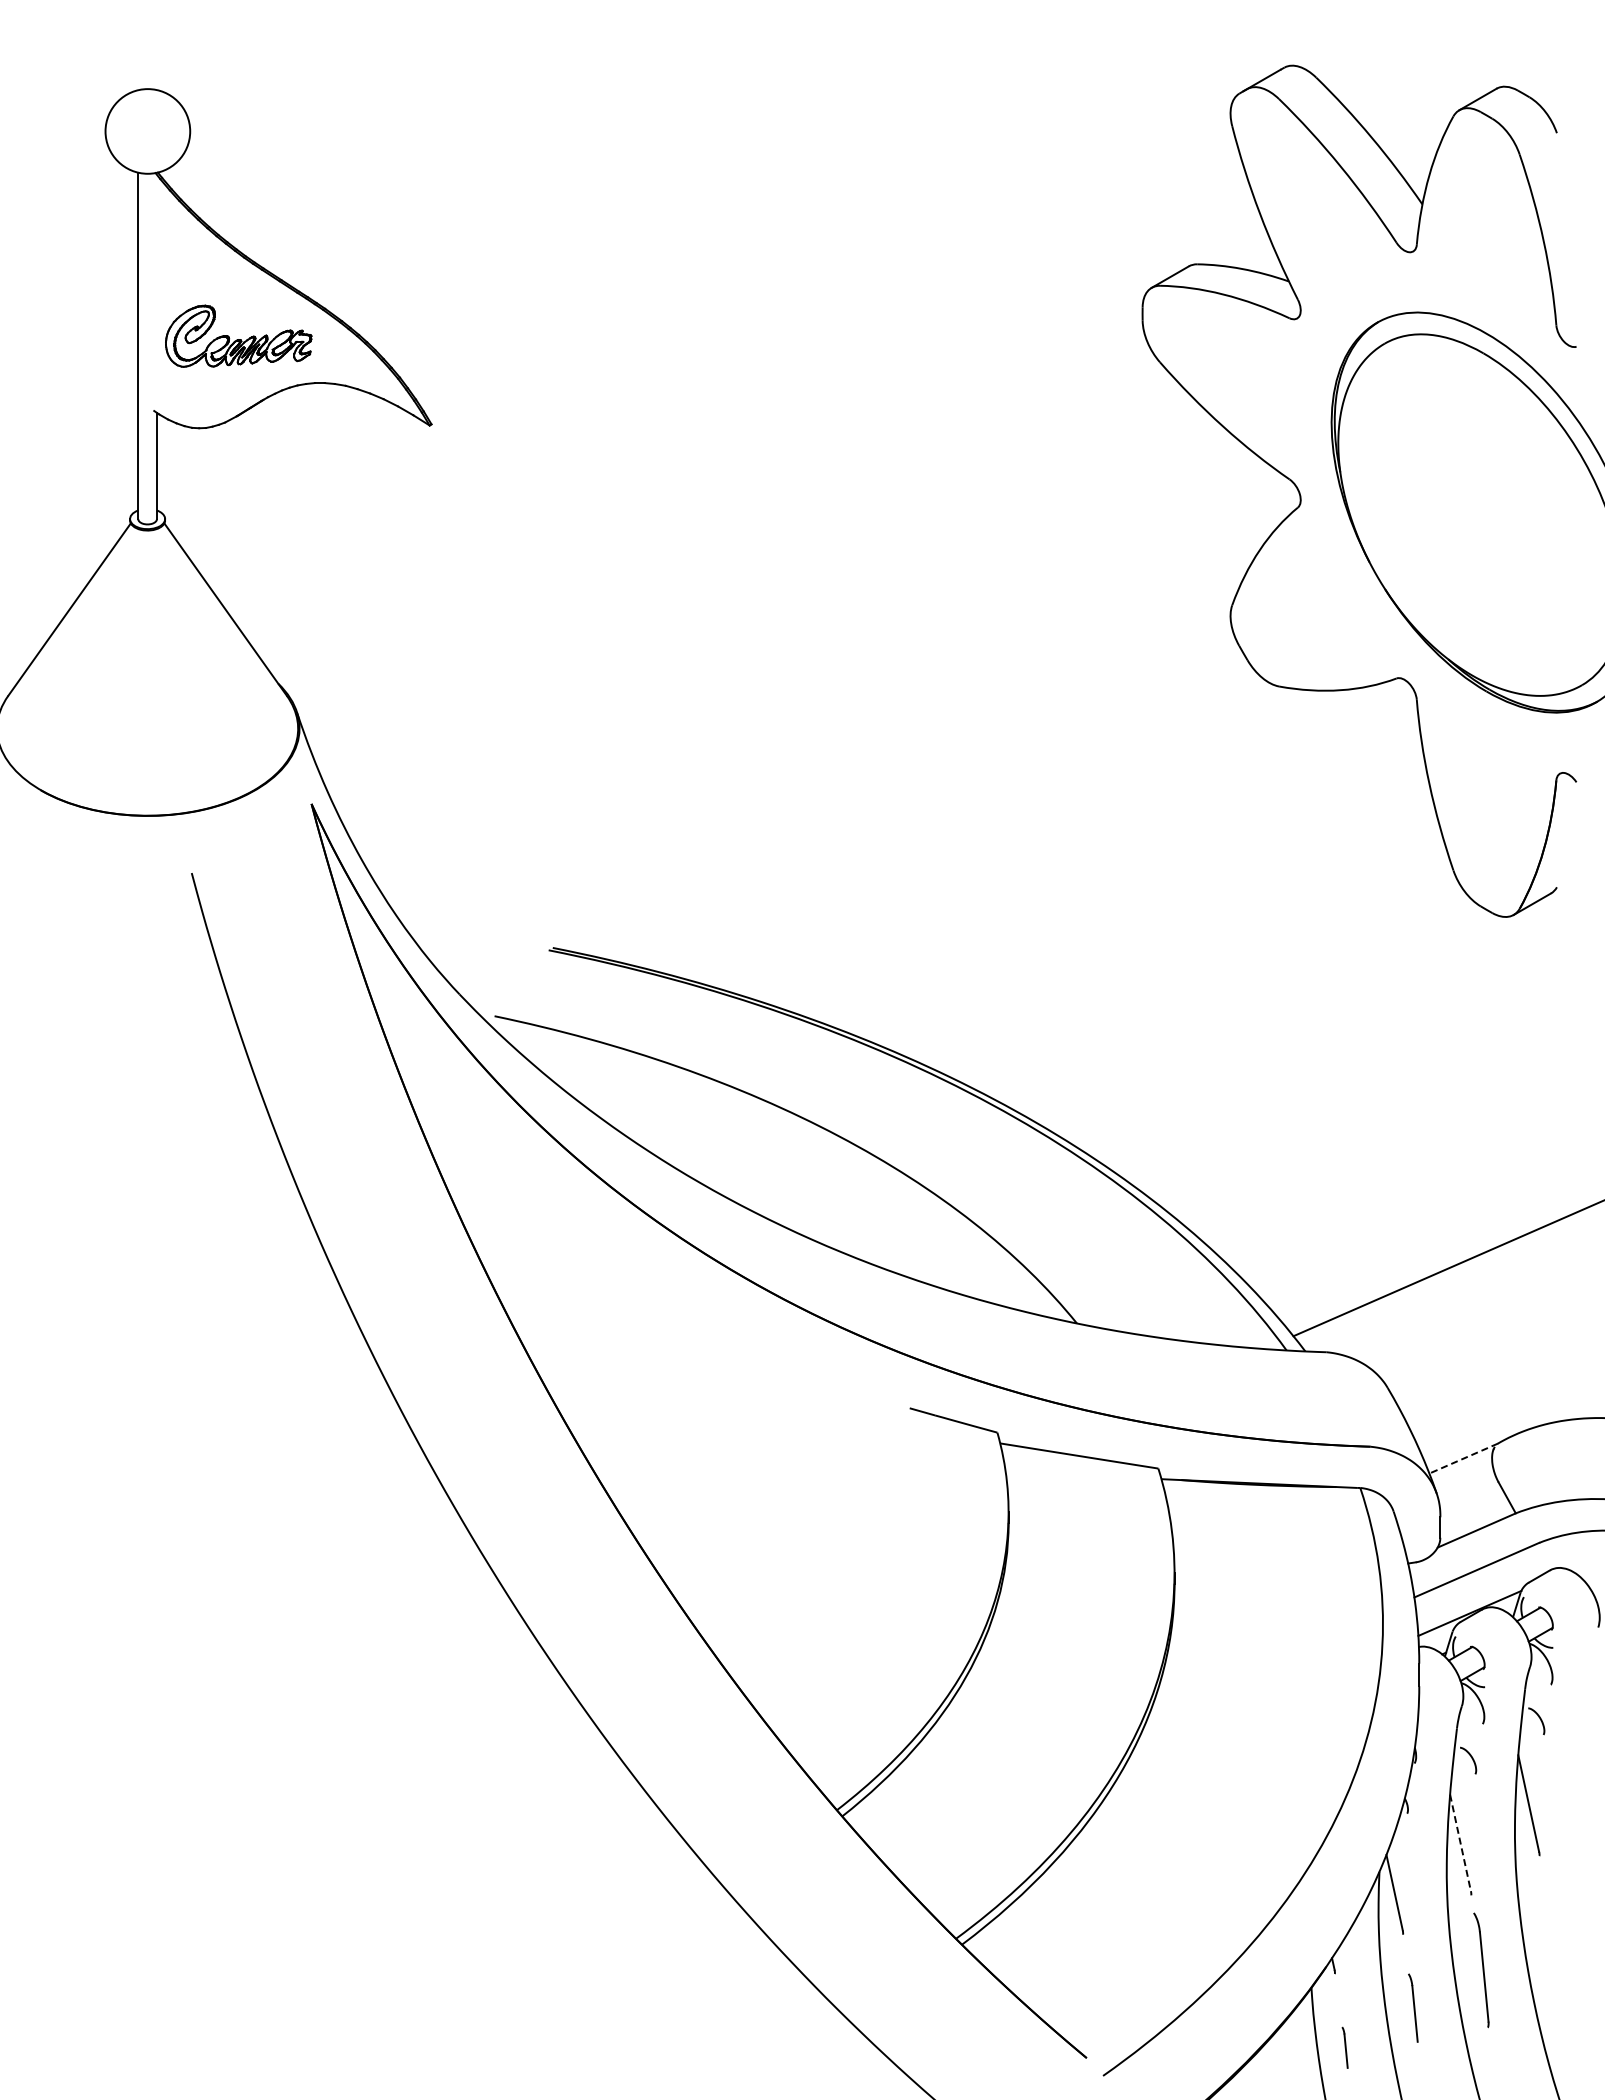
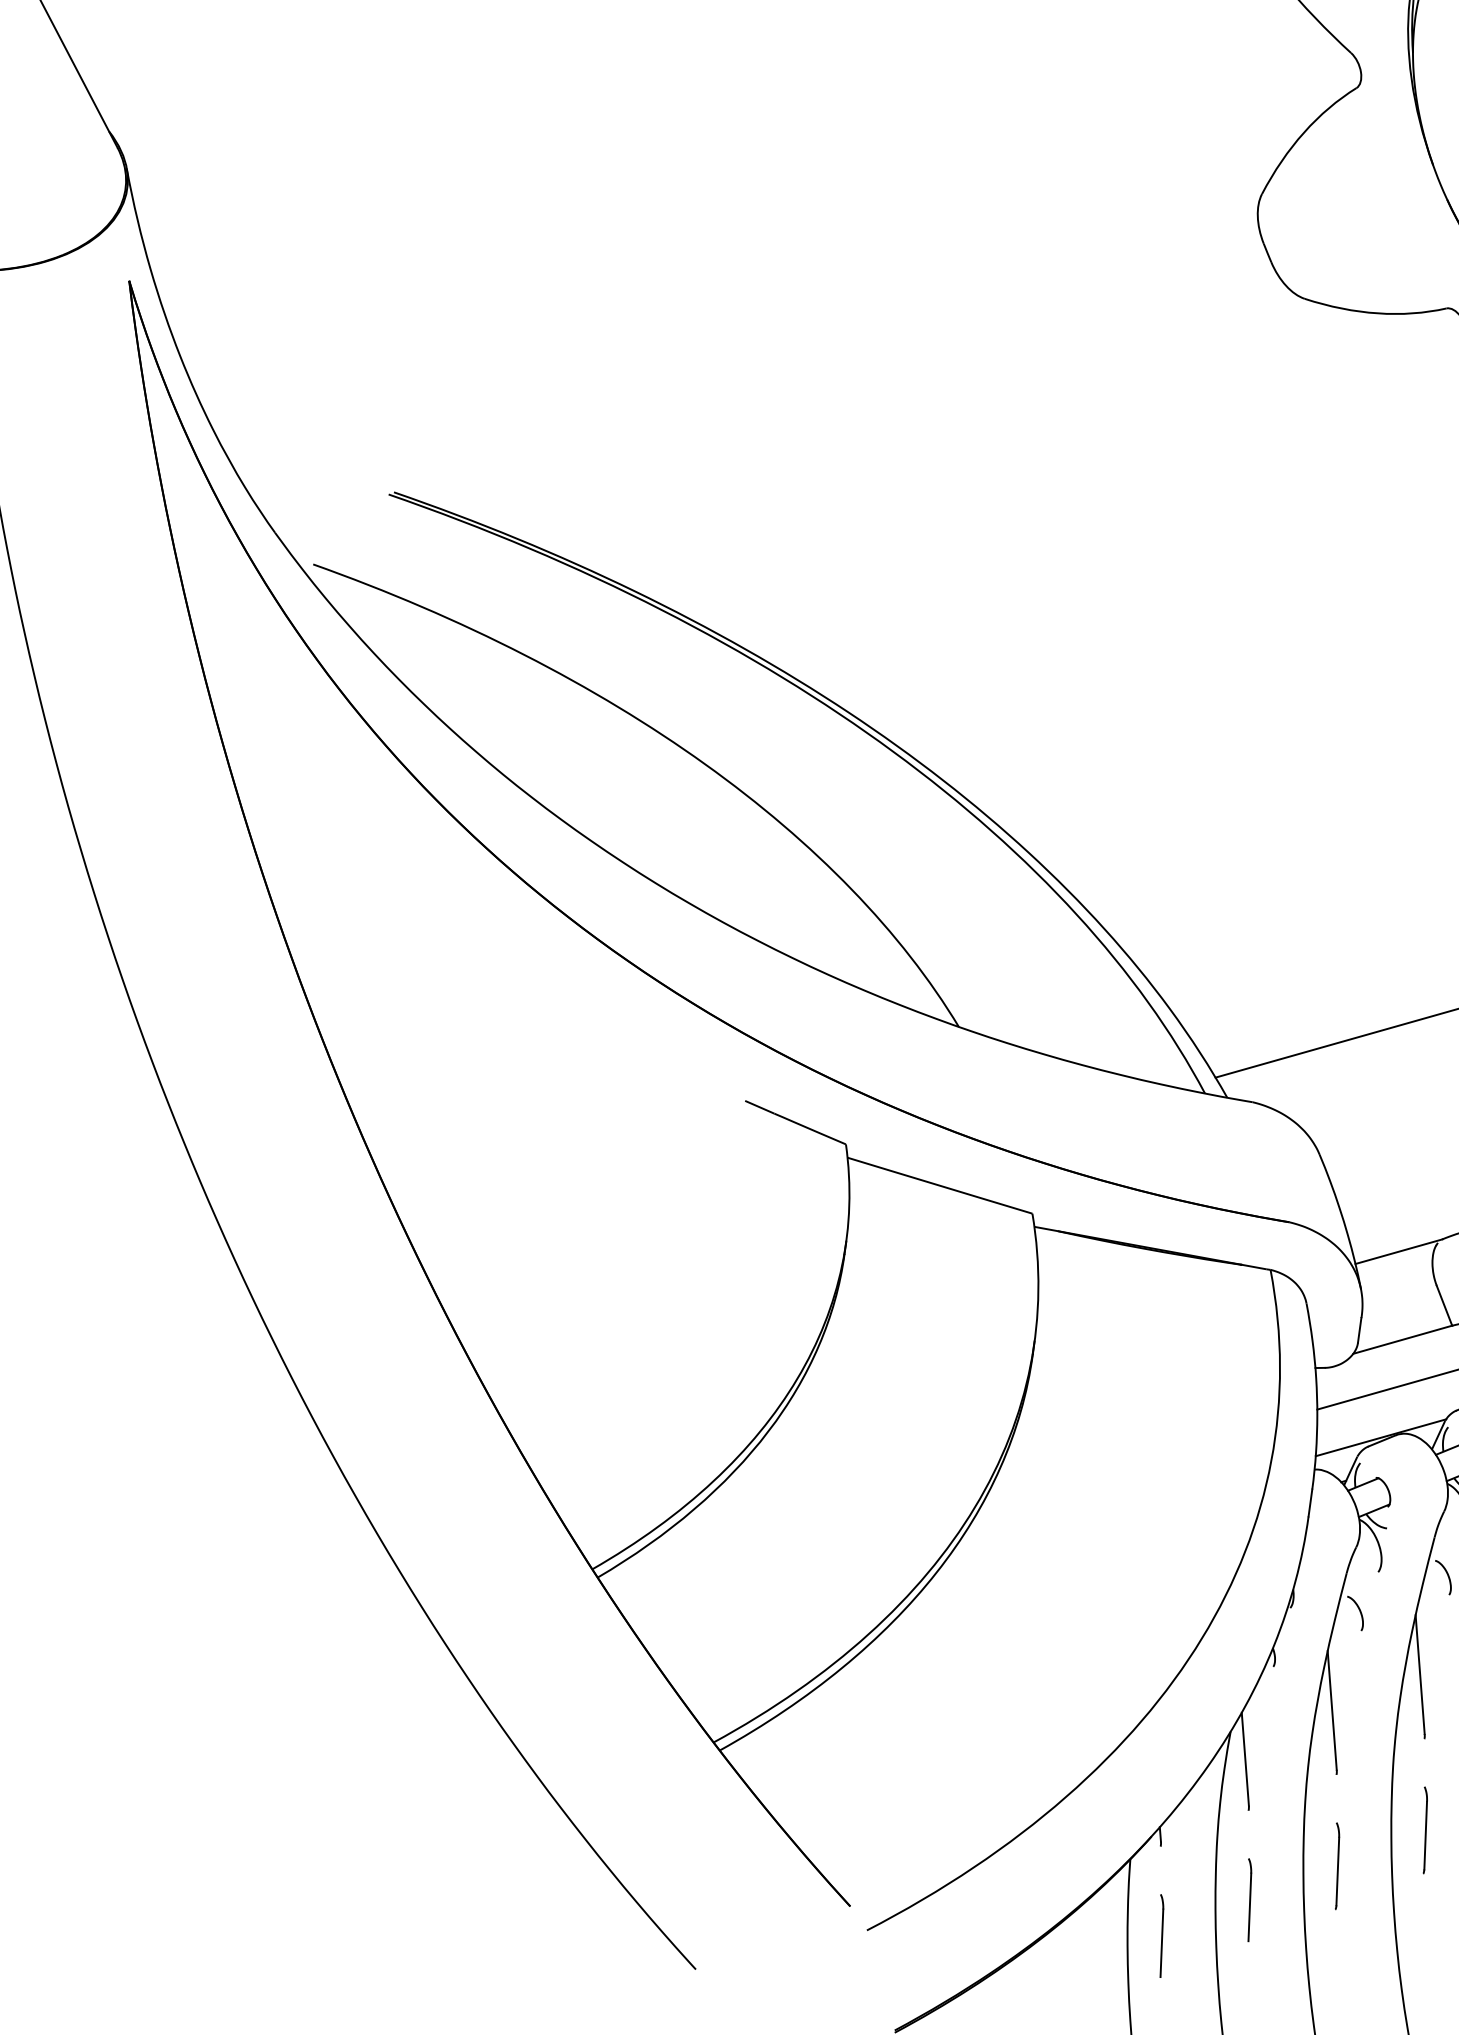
line: (1463, 1458) -> (1398, 1251), dashed -> solid
line: (1460, 1843) -> (1332, 1711), dashed -> solid
part: (1549, 1930) -> (1424, 1829), added
part: (1481, 1970) -> (1336, 1866), size x0.62
part: (1344, 2047) -> (1160, 1935), size x1.67

